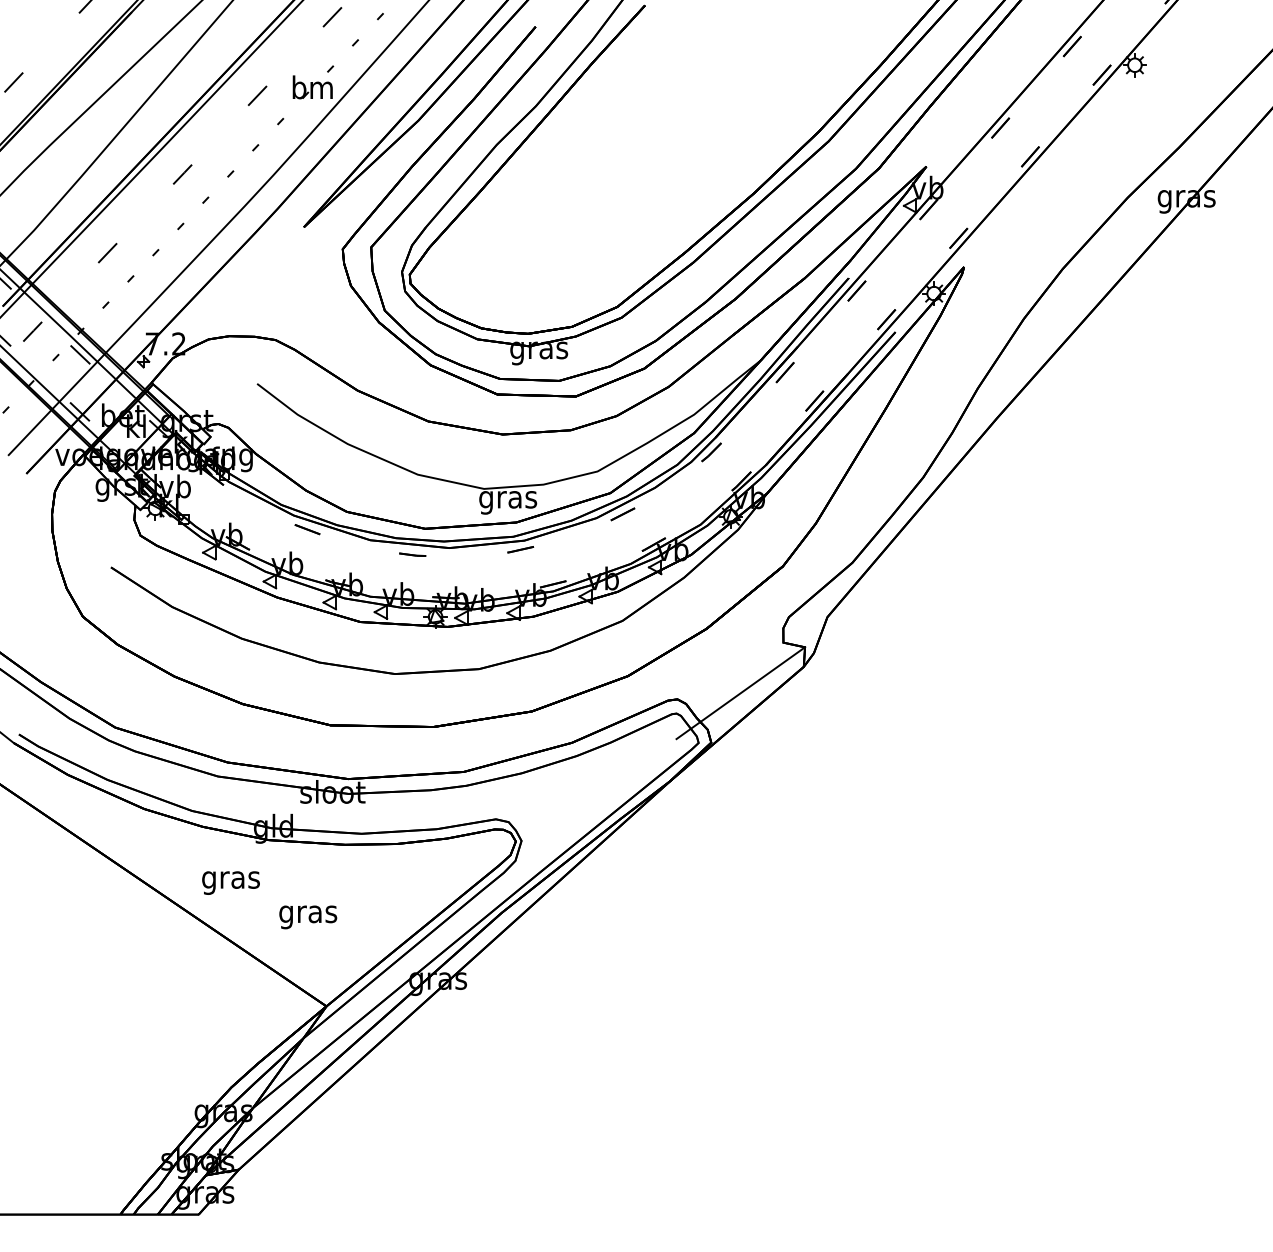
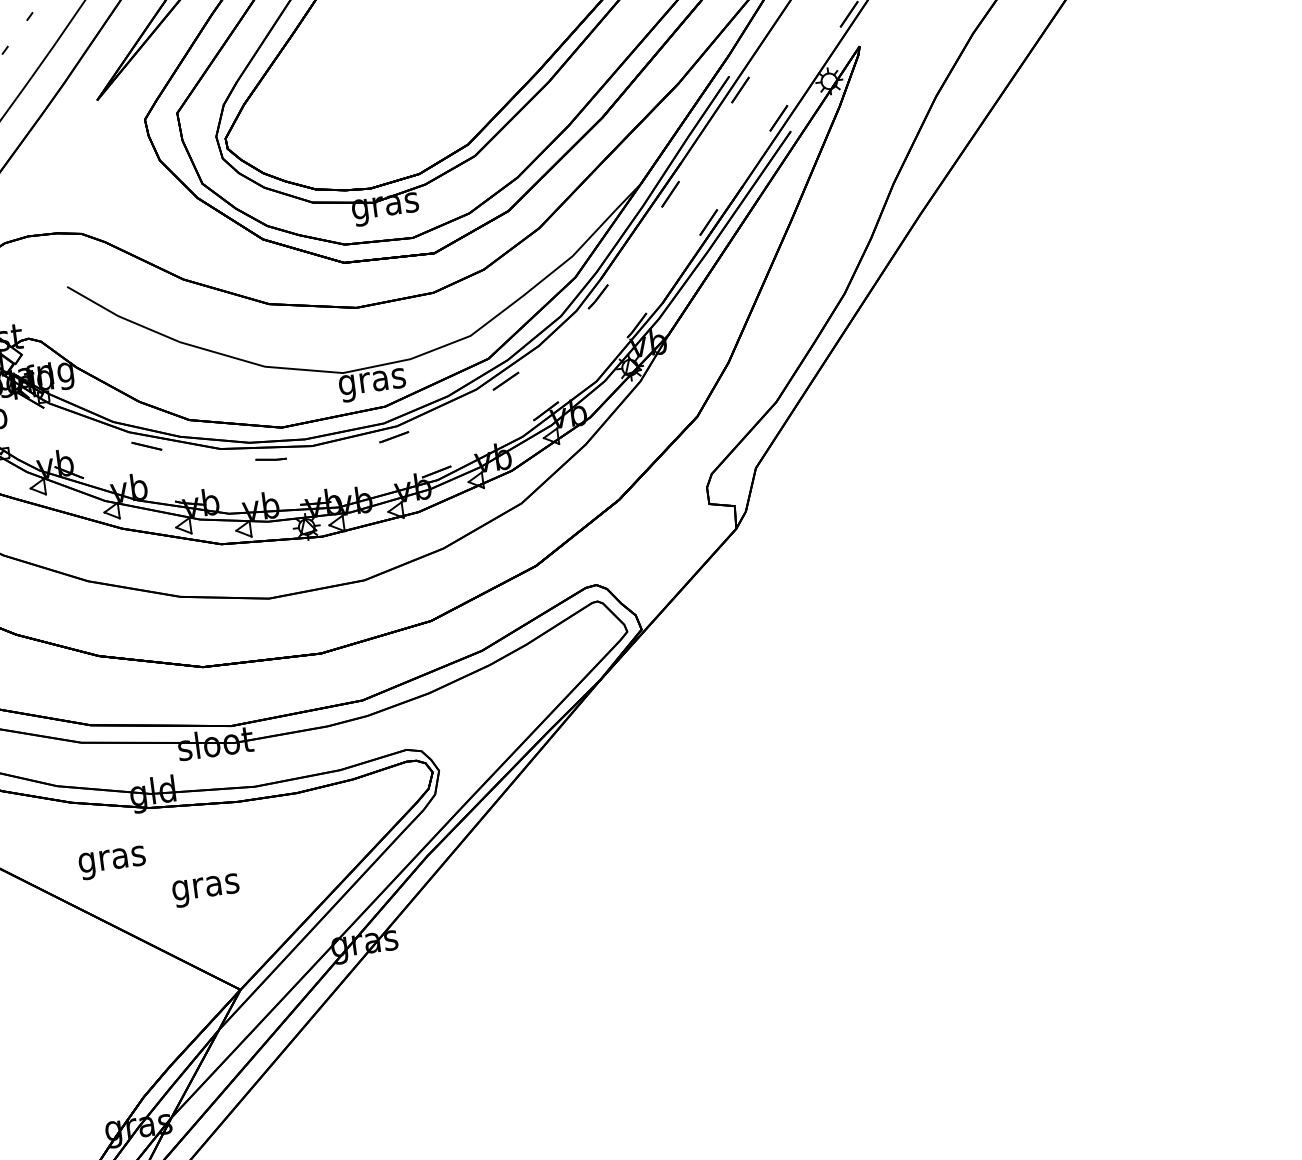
line: (740, 693) -> (667, 568), removed

